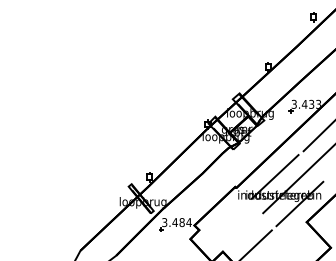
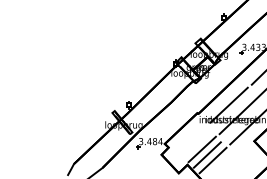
line: (241, 232) -> (202, 149), added
line: (247, 239) -> (207, 155), added

